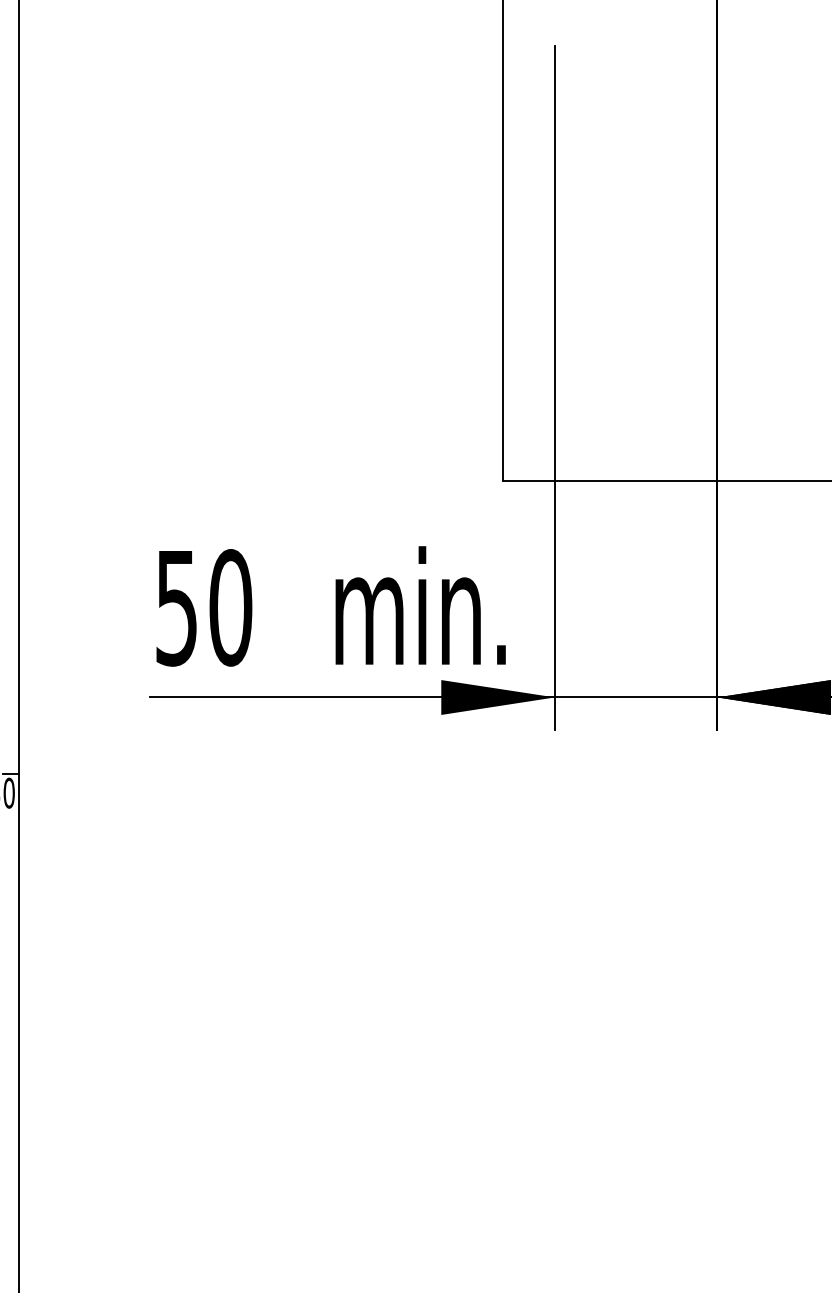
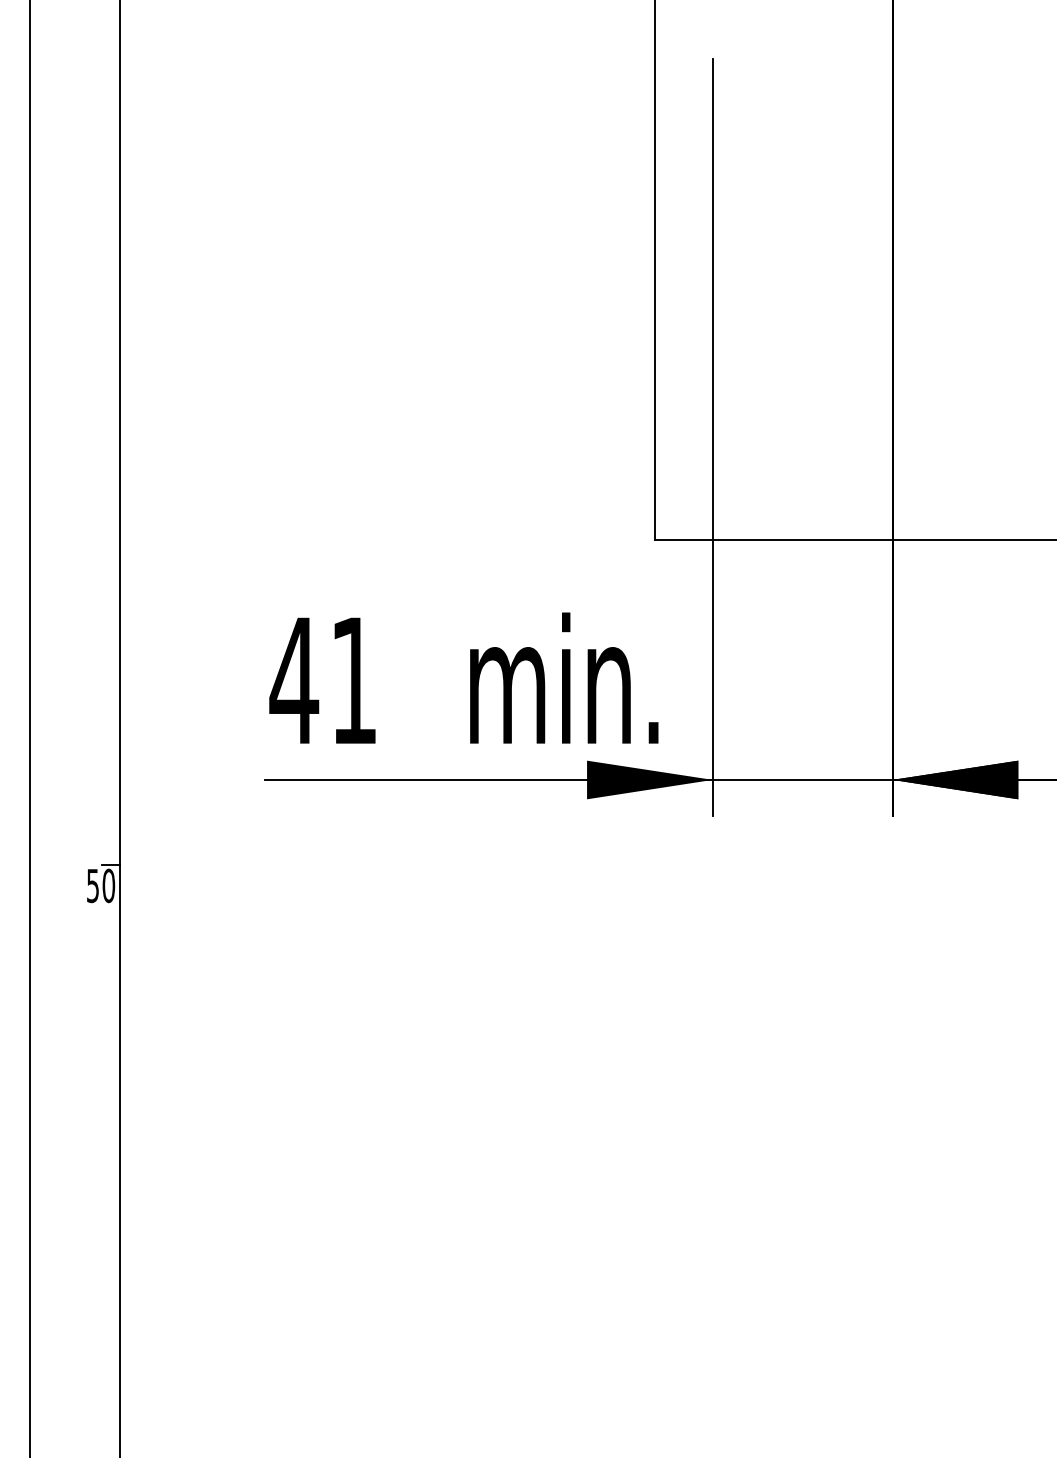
text: (203, 607) -> (323, 680), 50 -> 41

